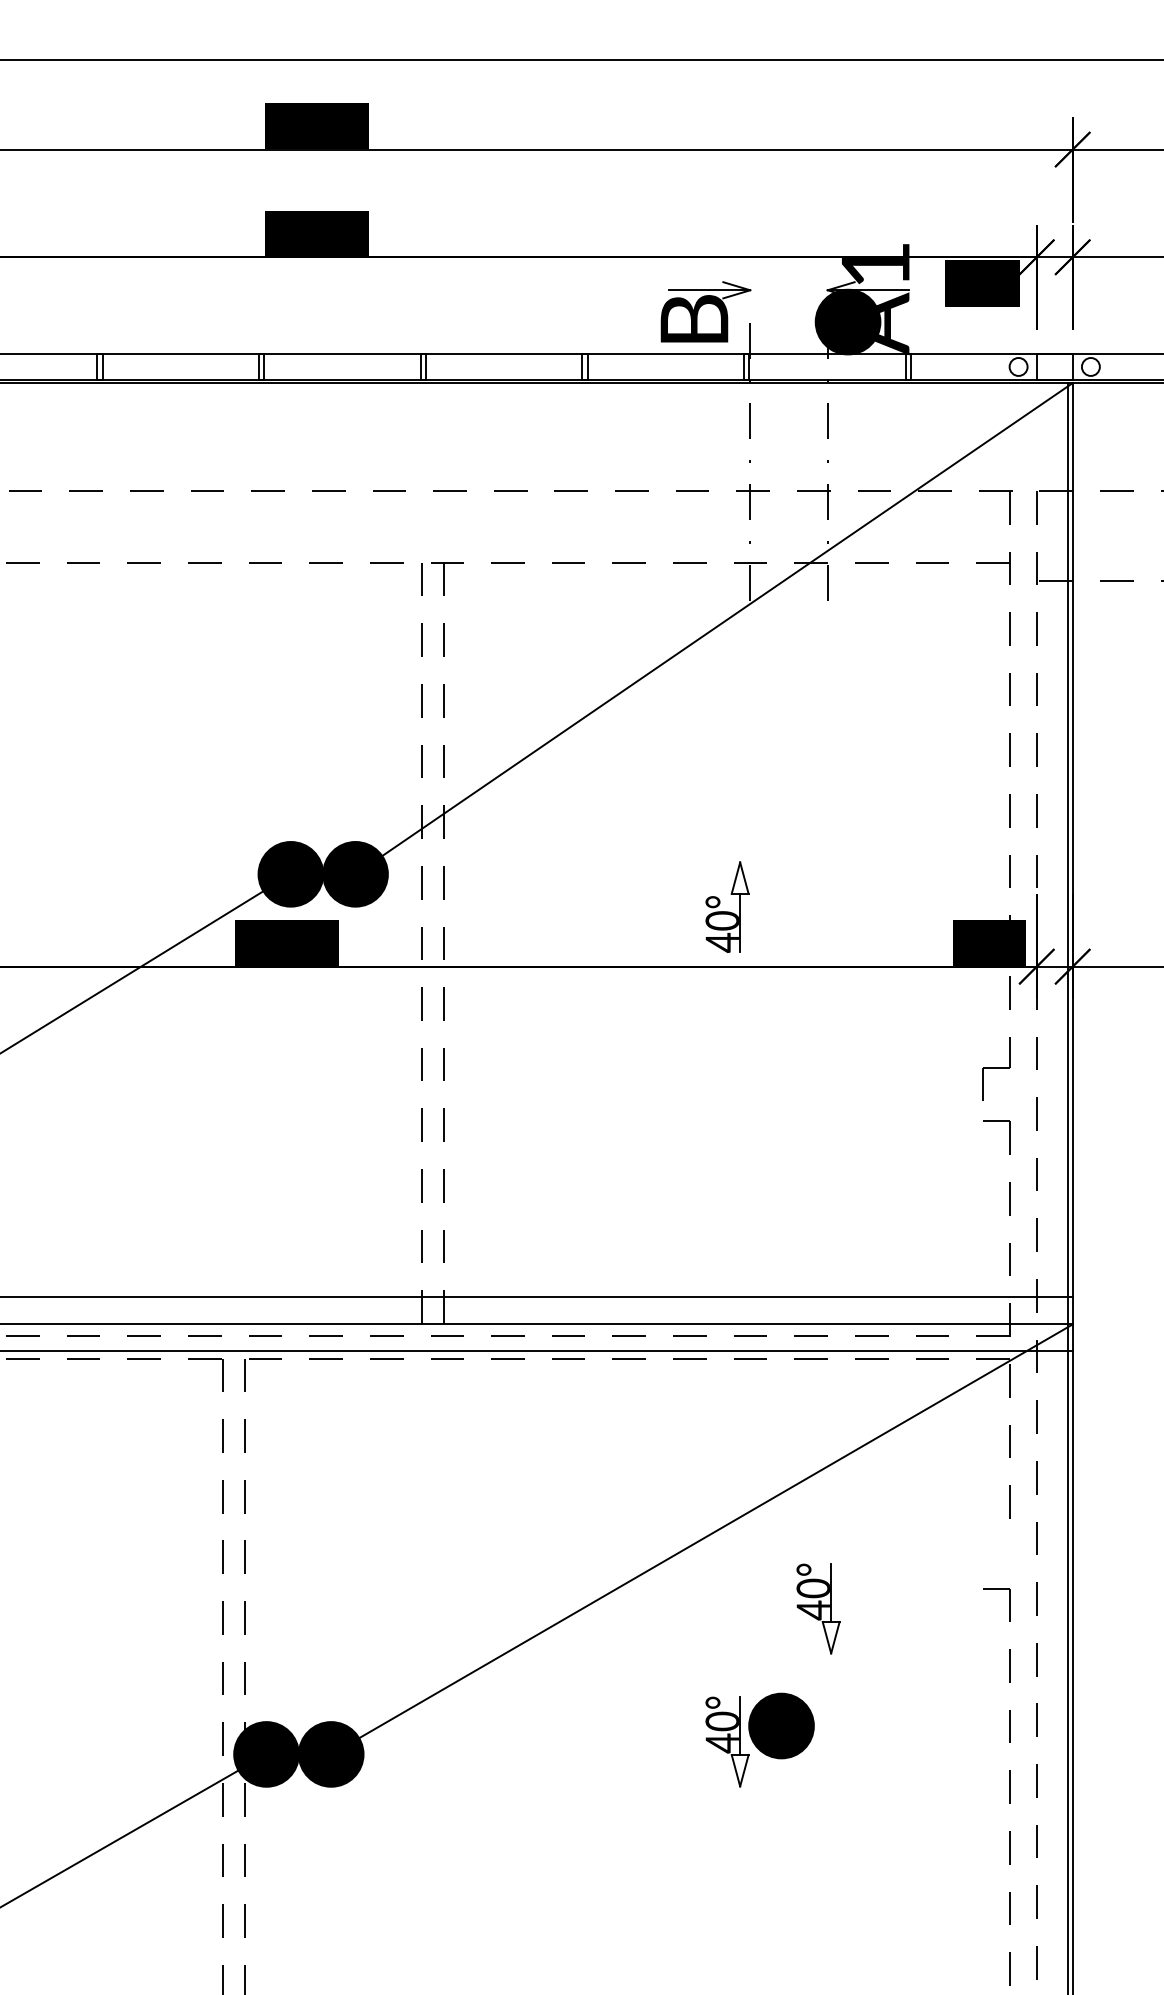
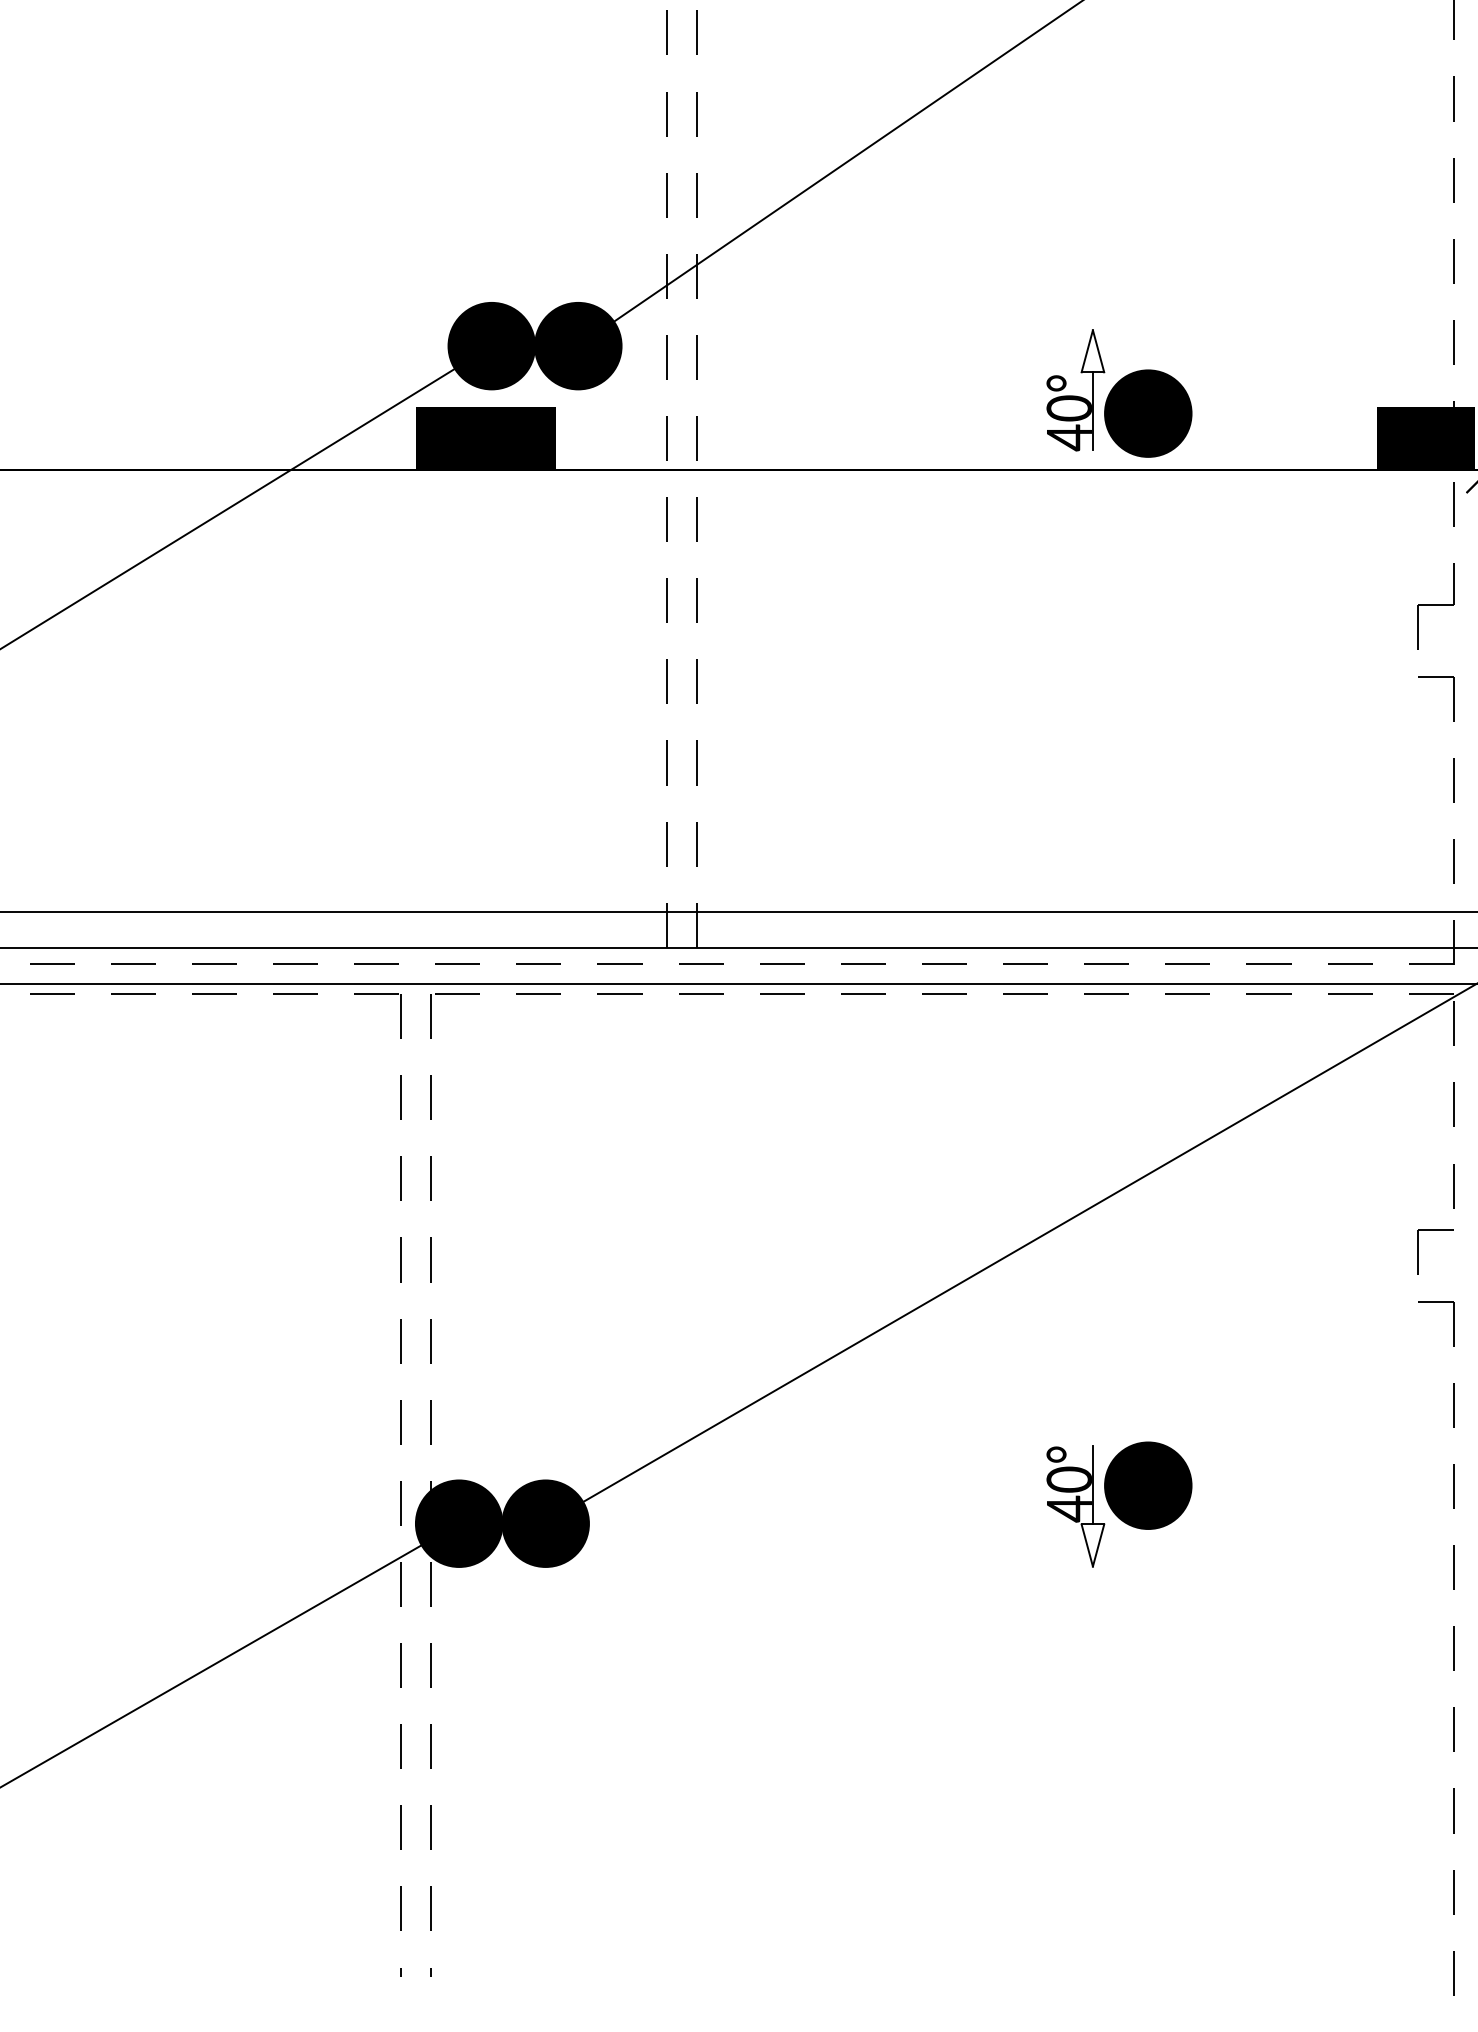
part: (781, 924) -> (1148, 413), added
part: (983, 1550) -> (1418, 1250), added
part: (818, 1608) -> (1197, 1328), removed

